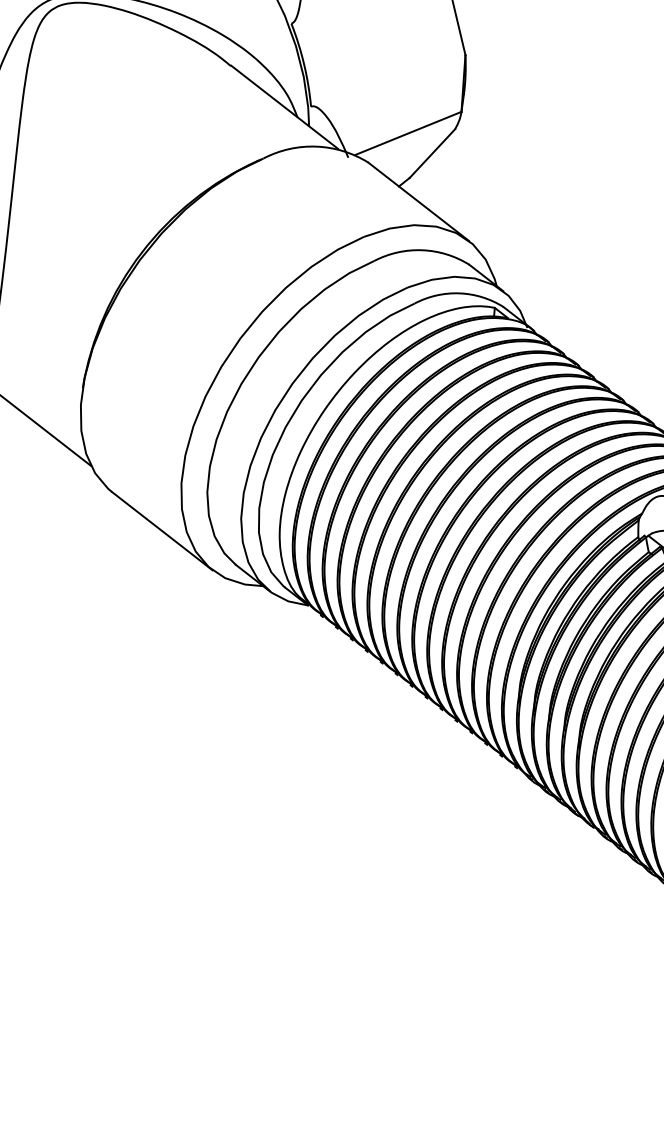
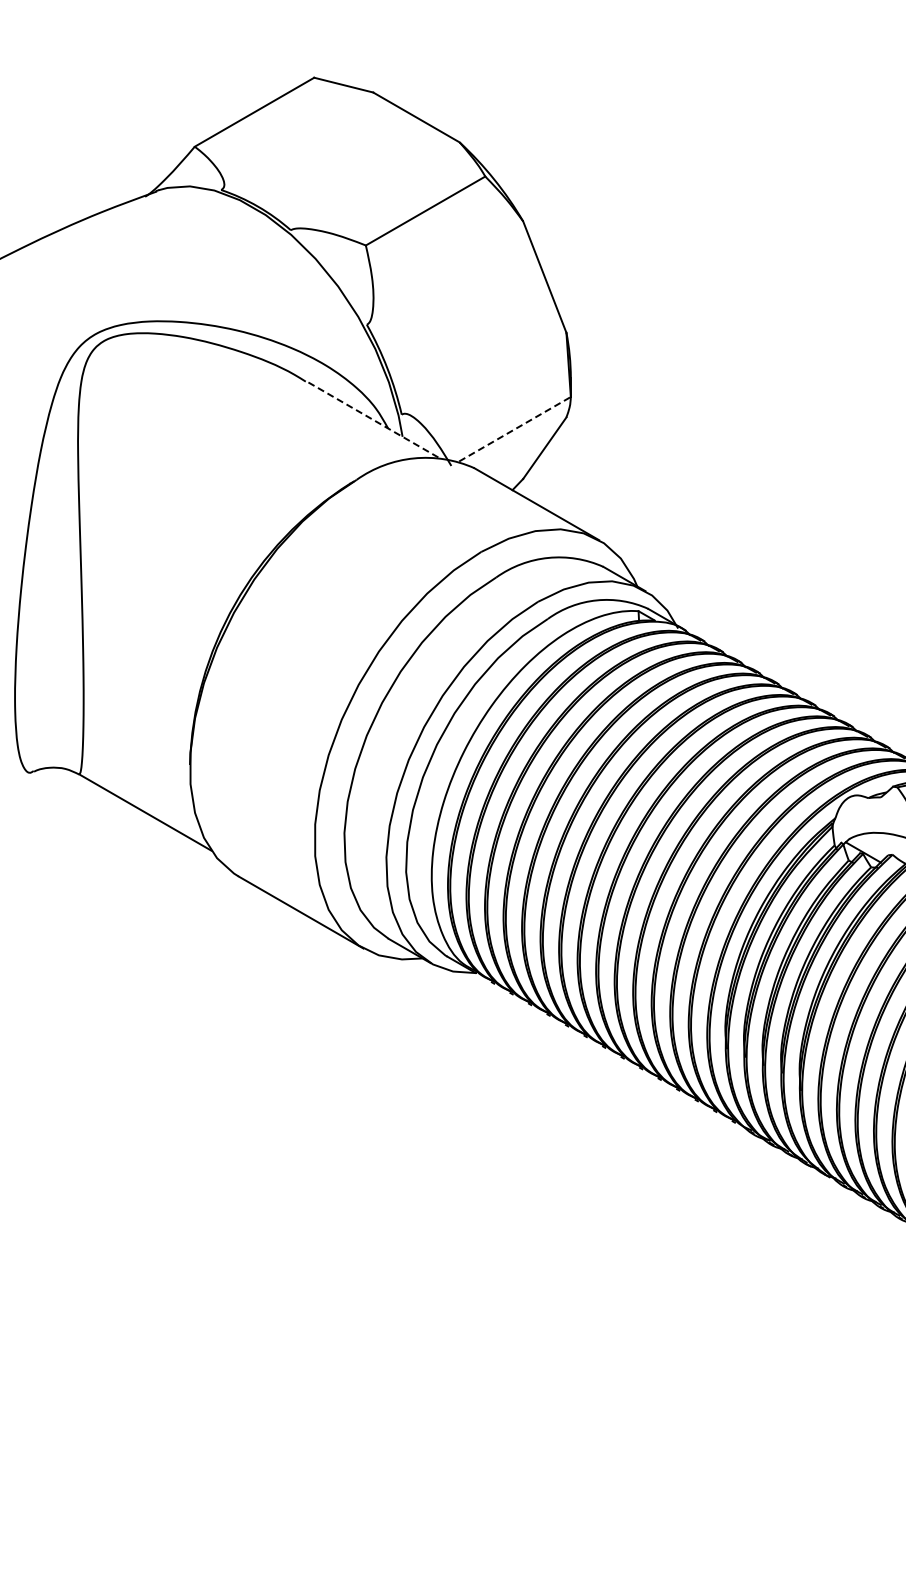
line: (283, 107) -> (371, 419), solid -> dashed
line: (409, 132) -> (515, 428), solid -> dashed

